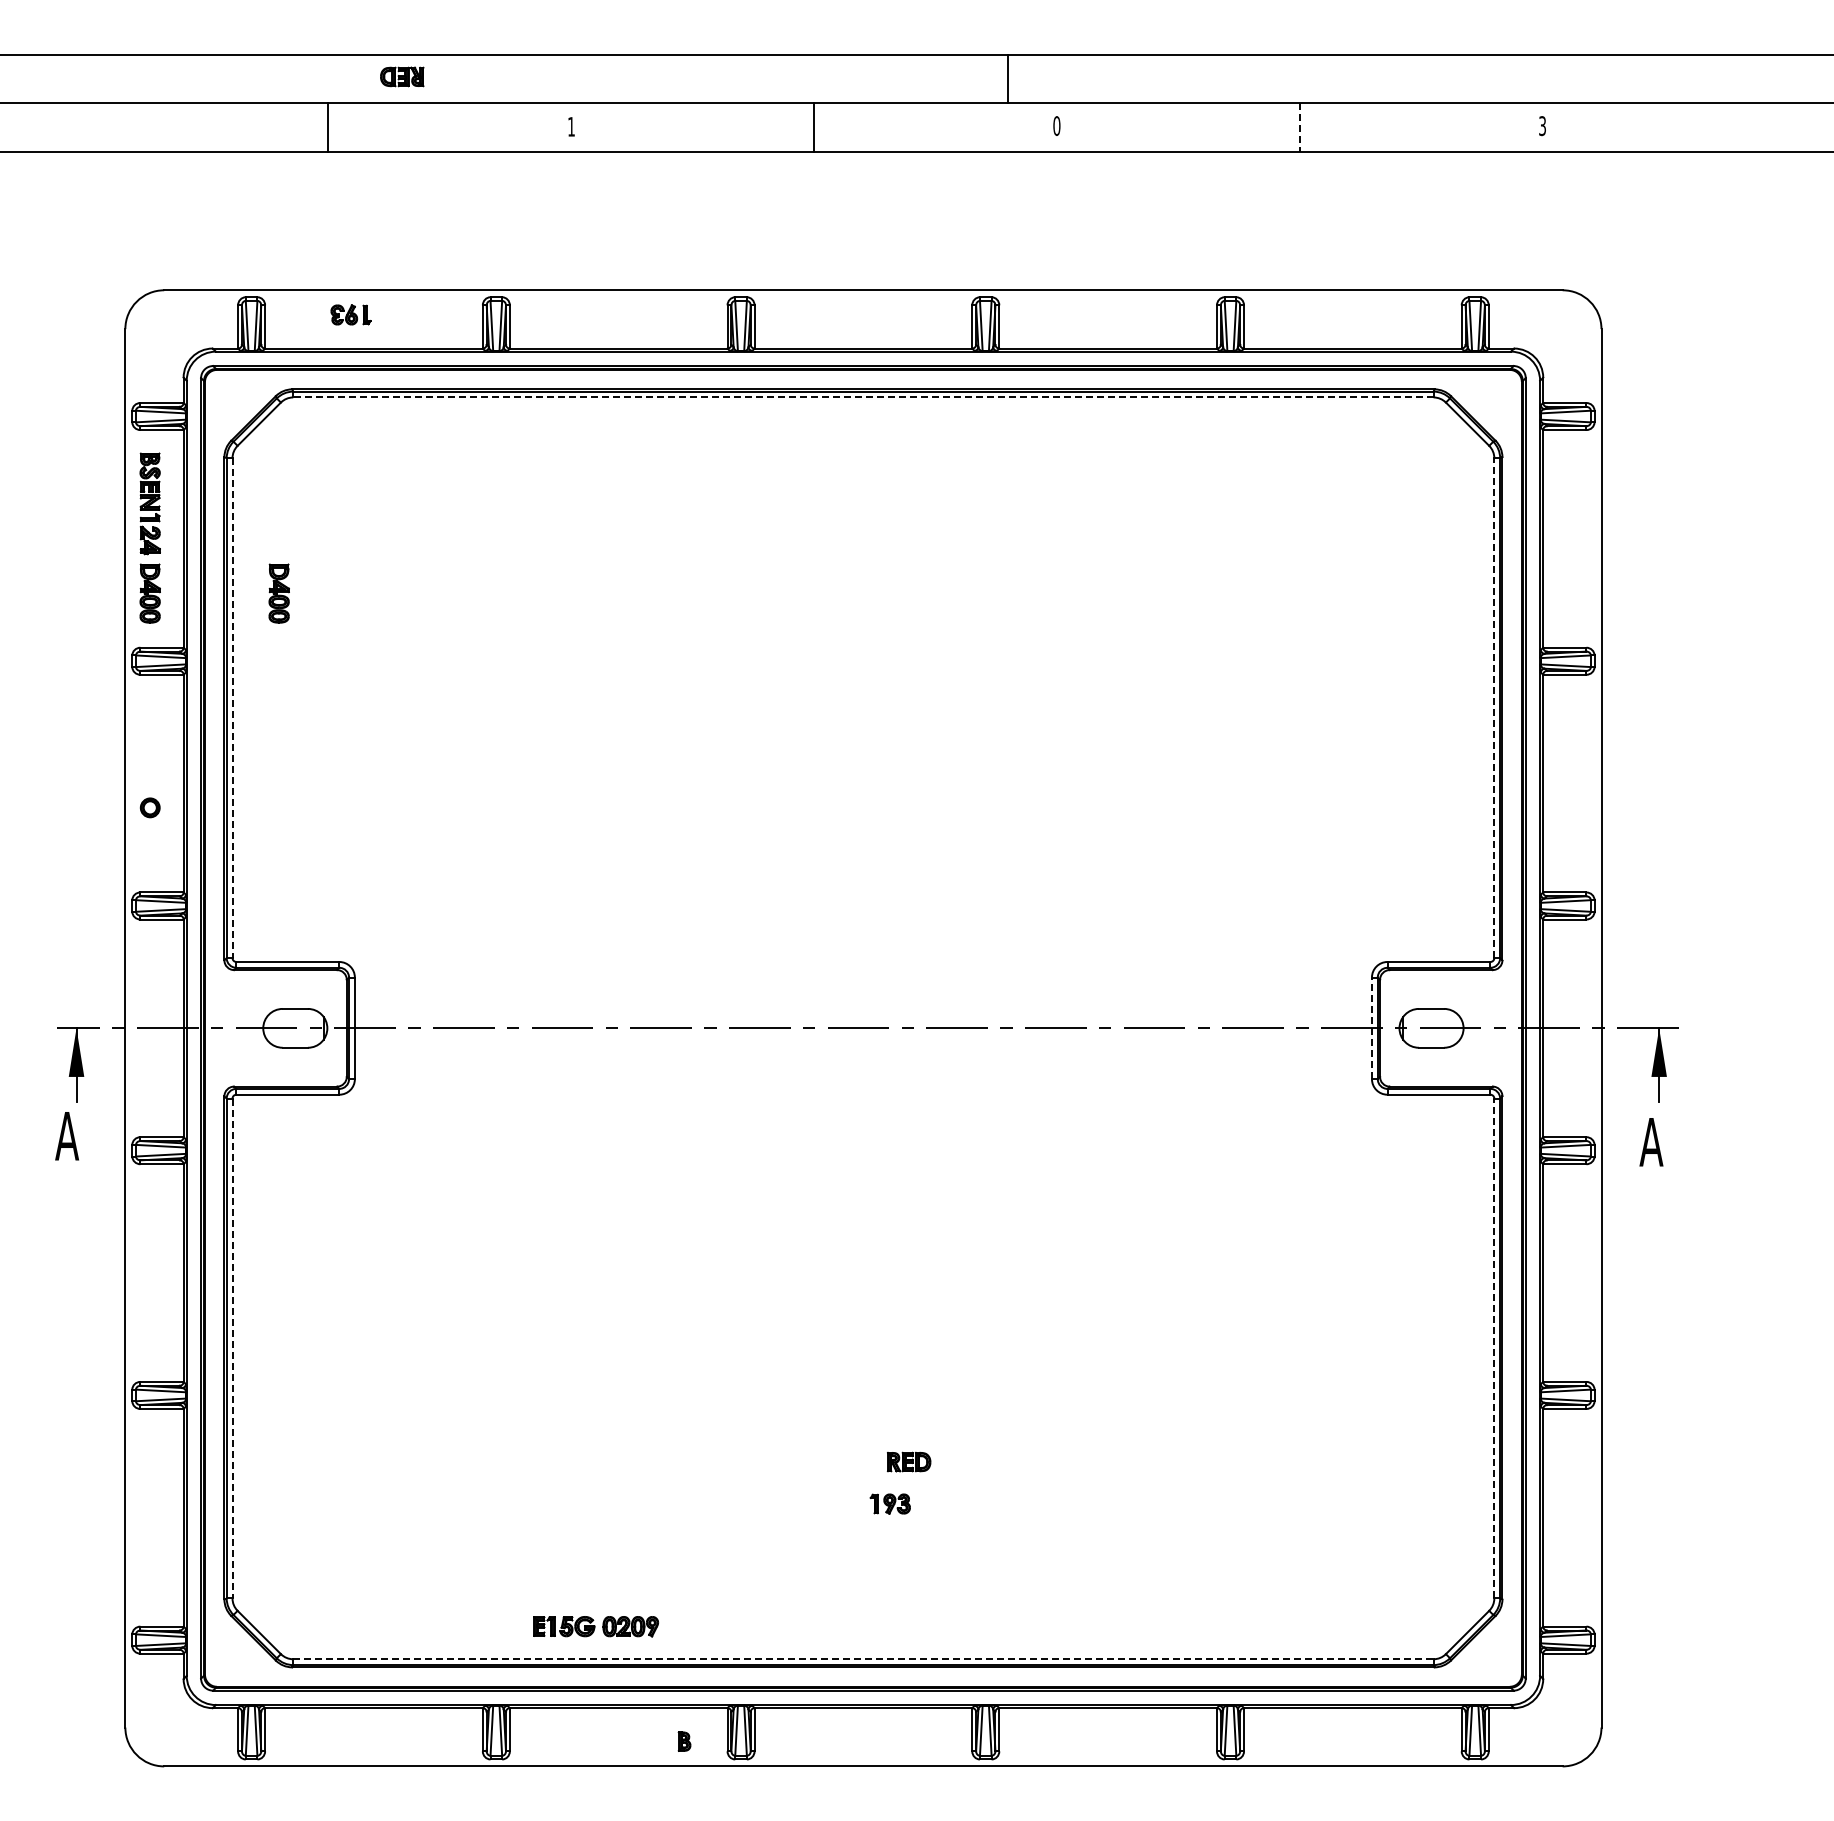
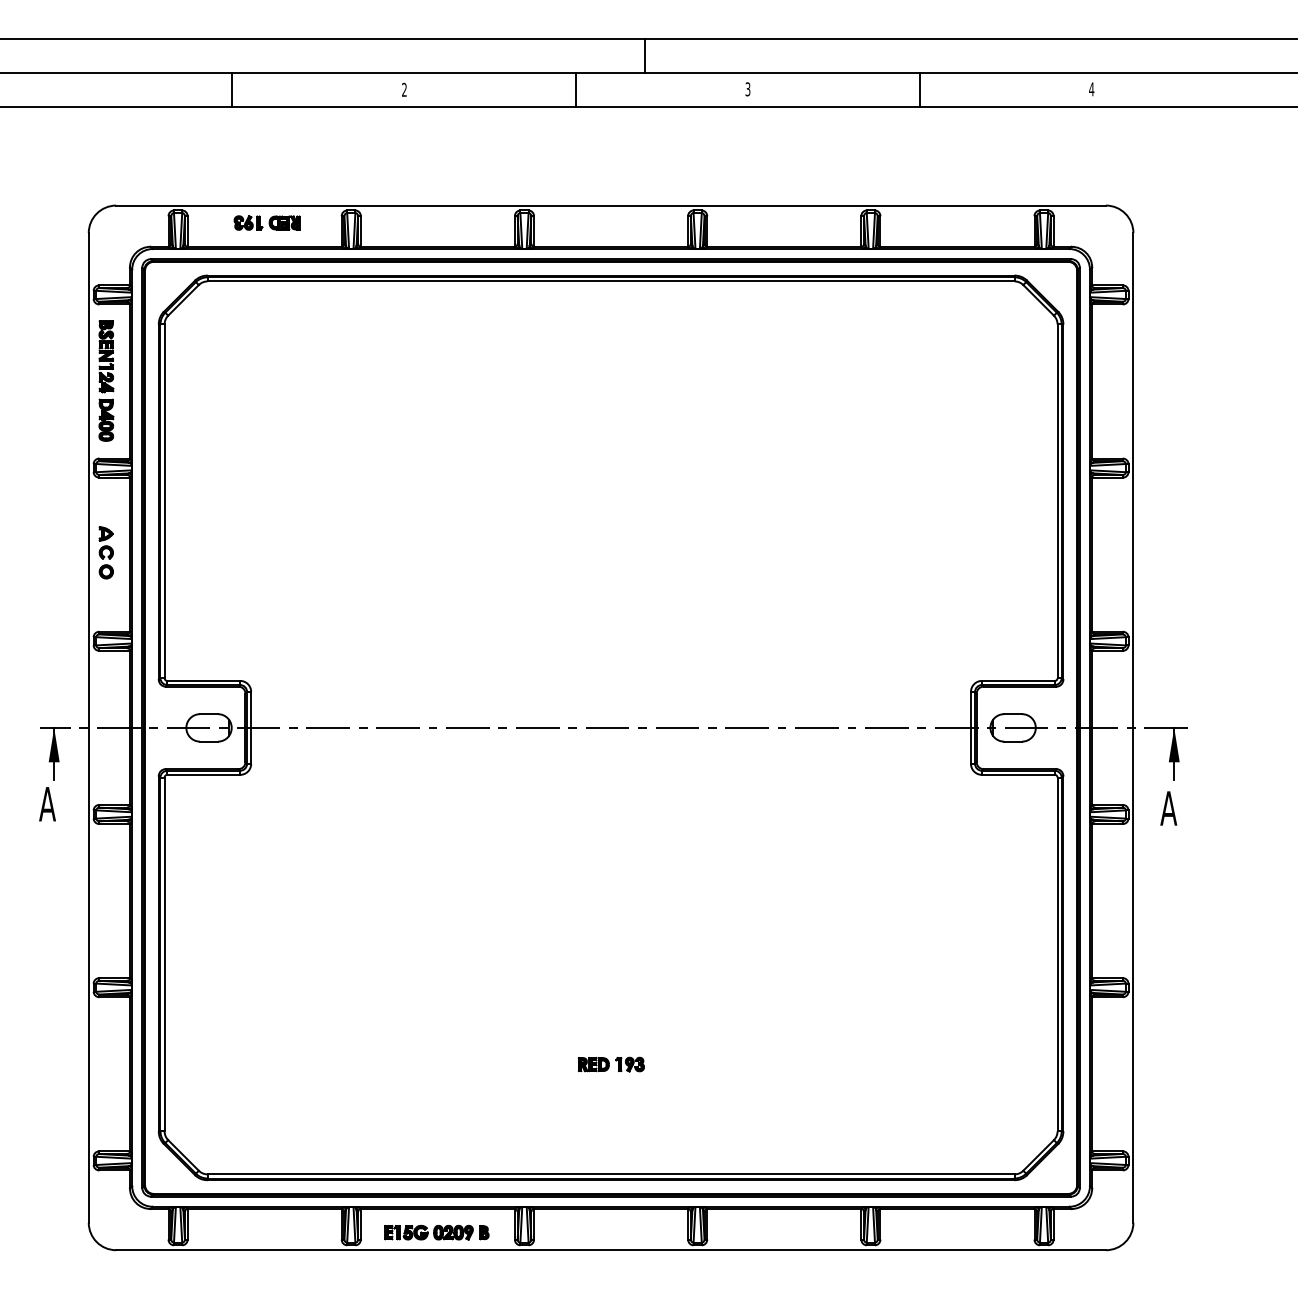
part: (402, 76) -> (284, 222), moved
line: (1008, 78) -> (645, 55), moved
text: (1056, 125) -> (747, 88), 0 -> 3
text: (571, 126) -> (404, 89), 1 -> 2
text: (1542, 126) -> (1091, 89), 3 -> 4
line: (1299, 127) -> (919, 90), dashed -> solid
line: (862, 397) -> (610, 281), dashed -> solid
part: (278, 593) -> (197, 420), removed
line: (232, 708) -> (164, 501), dashed -> solid
line: (1494, 708) -> (1057, 501), dashed -> solid
part: (149, 766) -> (105, 542), added
line: (1371, 1028) -> (970, 728), dashed -> solid
line: (232, 1348) -> (164, 954), dashed -> solid
line: (1494, 1348) -> (1057, 954), dashed -> solid
part: (908, 1461) -> (593, 1064), moved
part: (596, 1626) -> (429, 1232), moved
line: (863, 1659) -> (611, 1174), dashed -> solid

